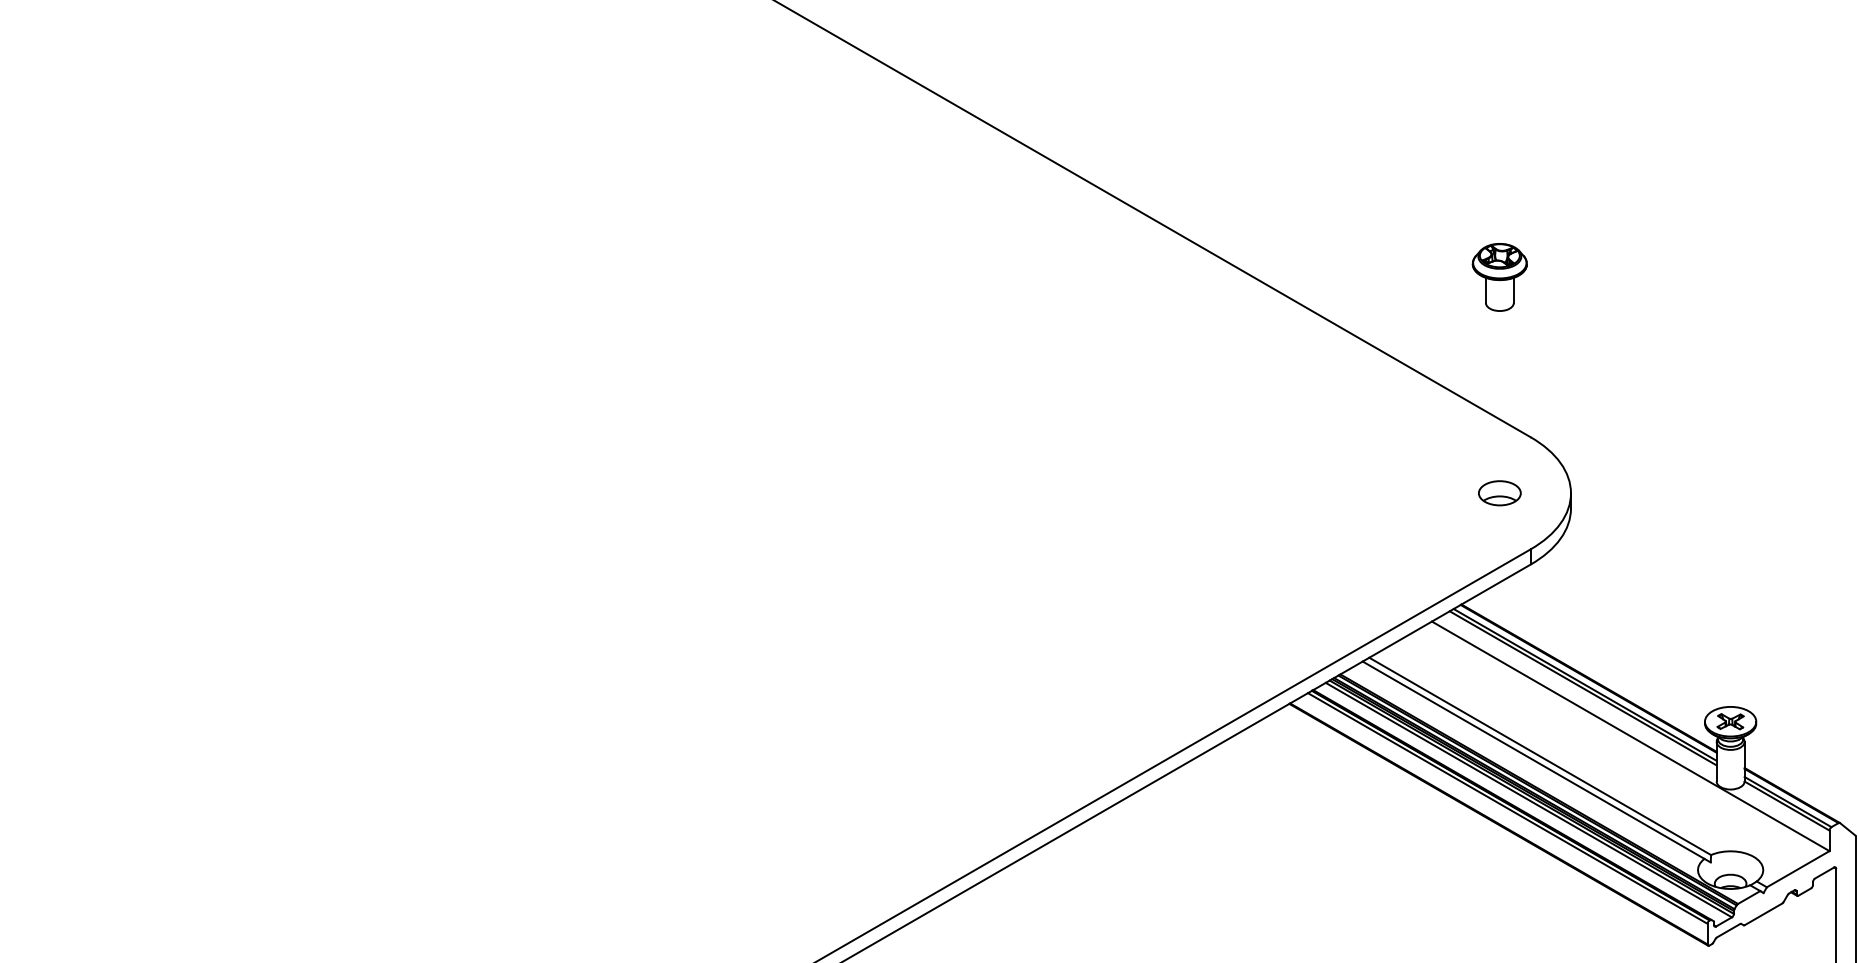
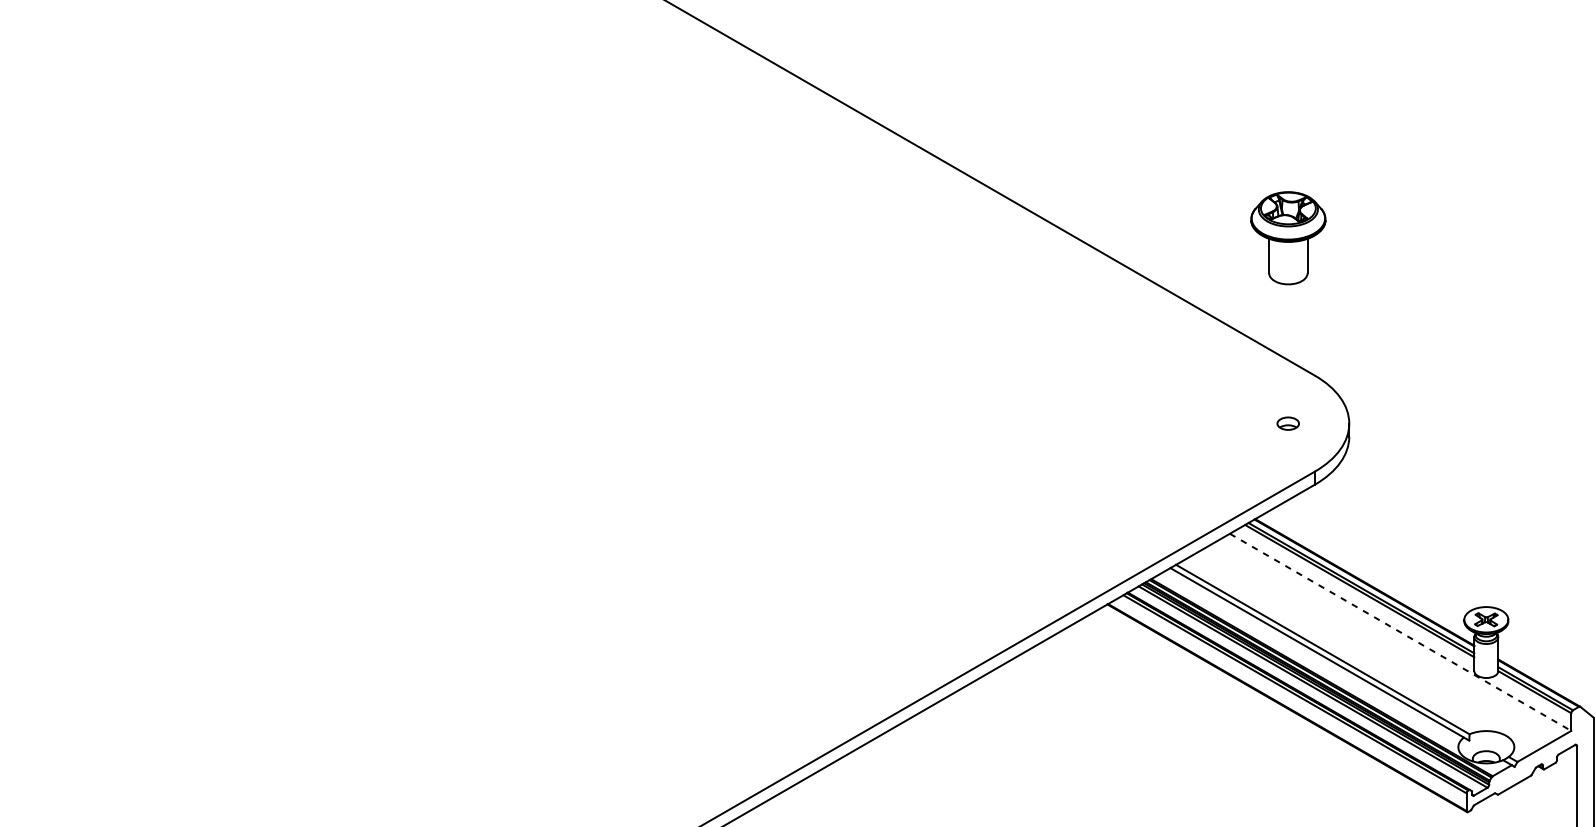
part: (1499, 277) -> (1287, 238), size x1.6
part: (1499, 493) -> (1287, 423), size x0.6
line: (1630, 736) -> (1400, 632), solid -> dashed

